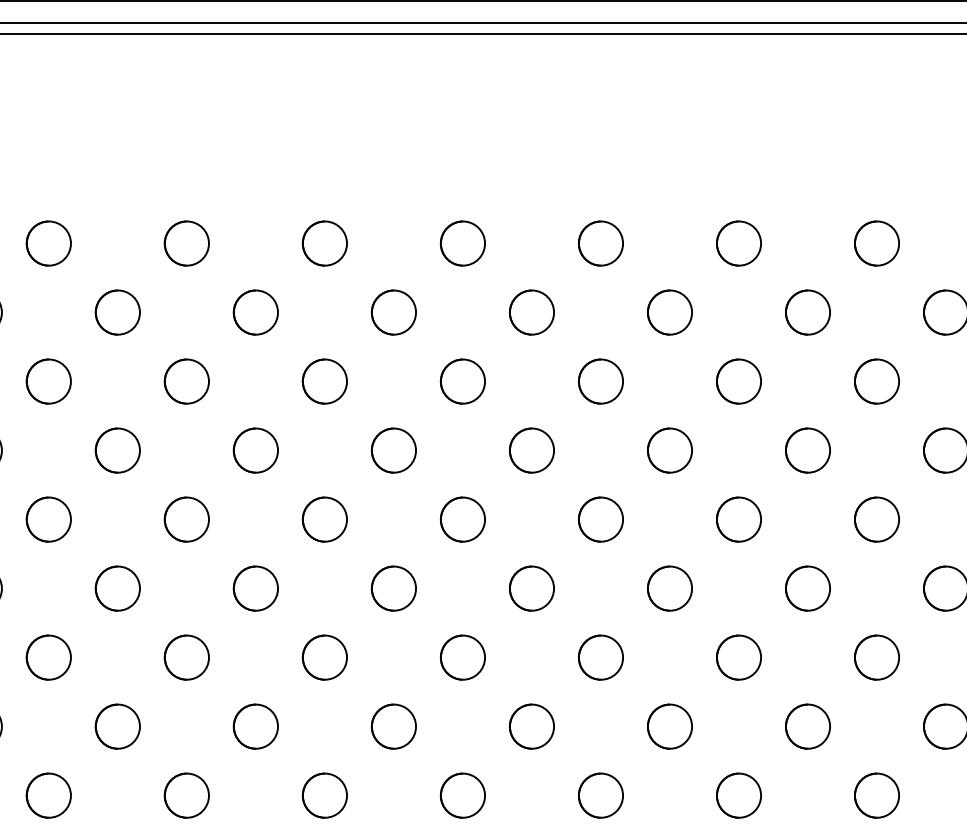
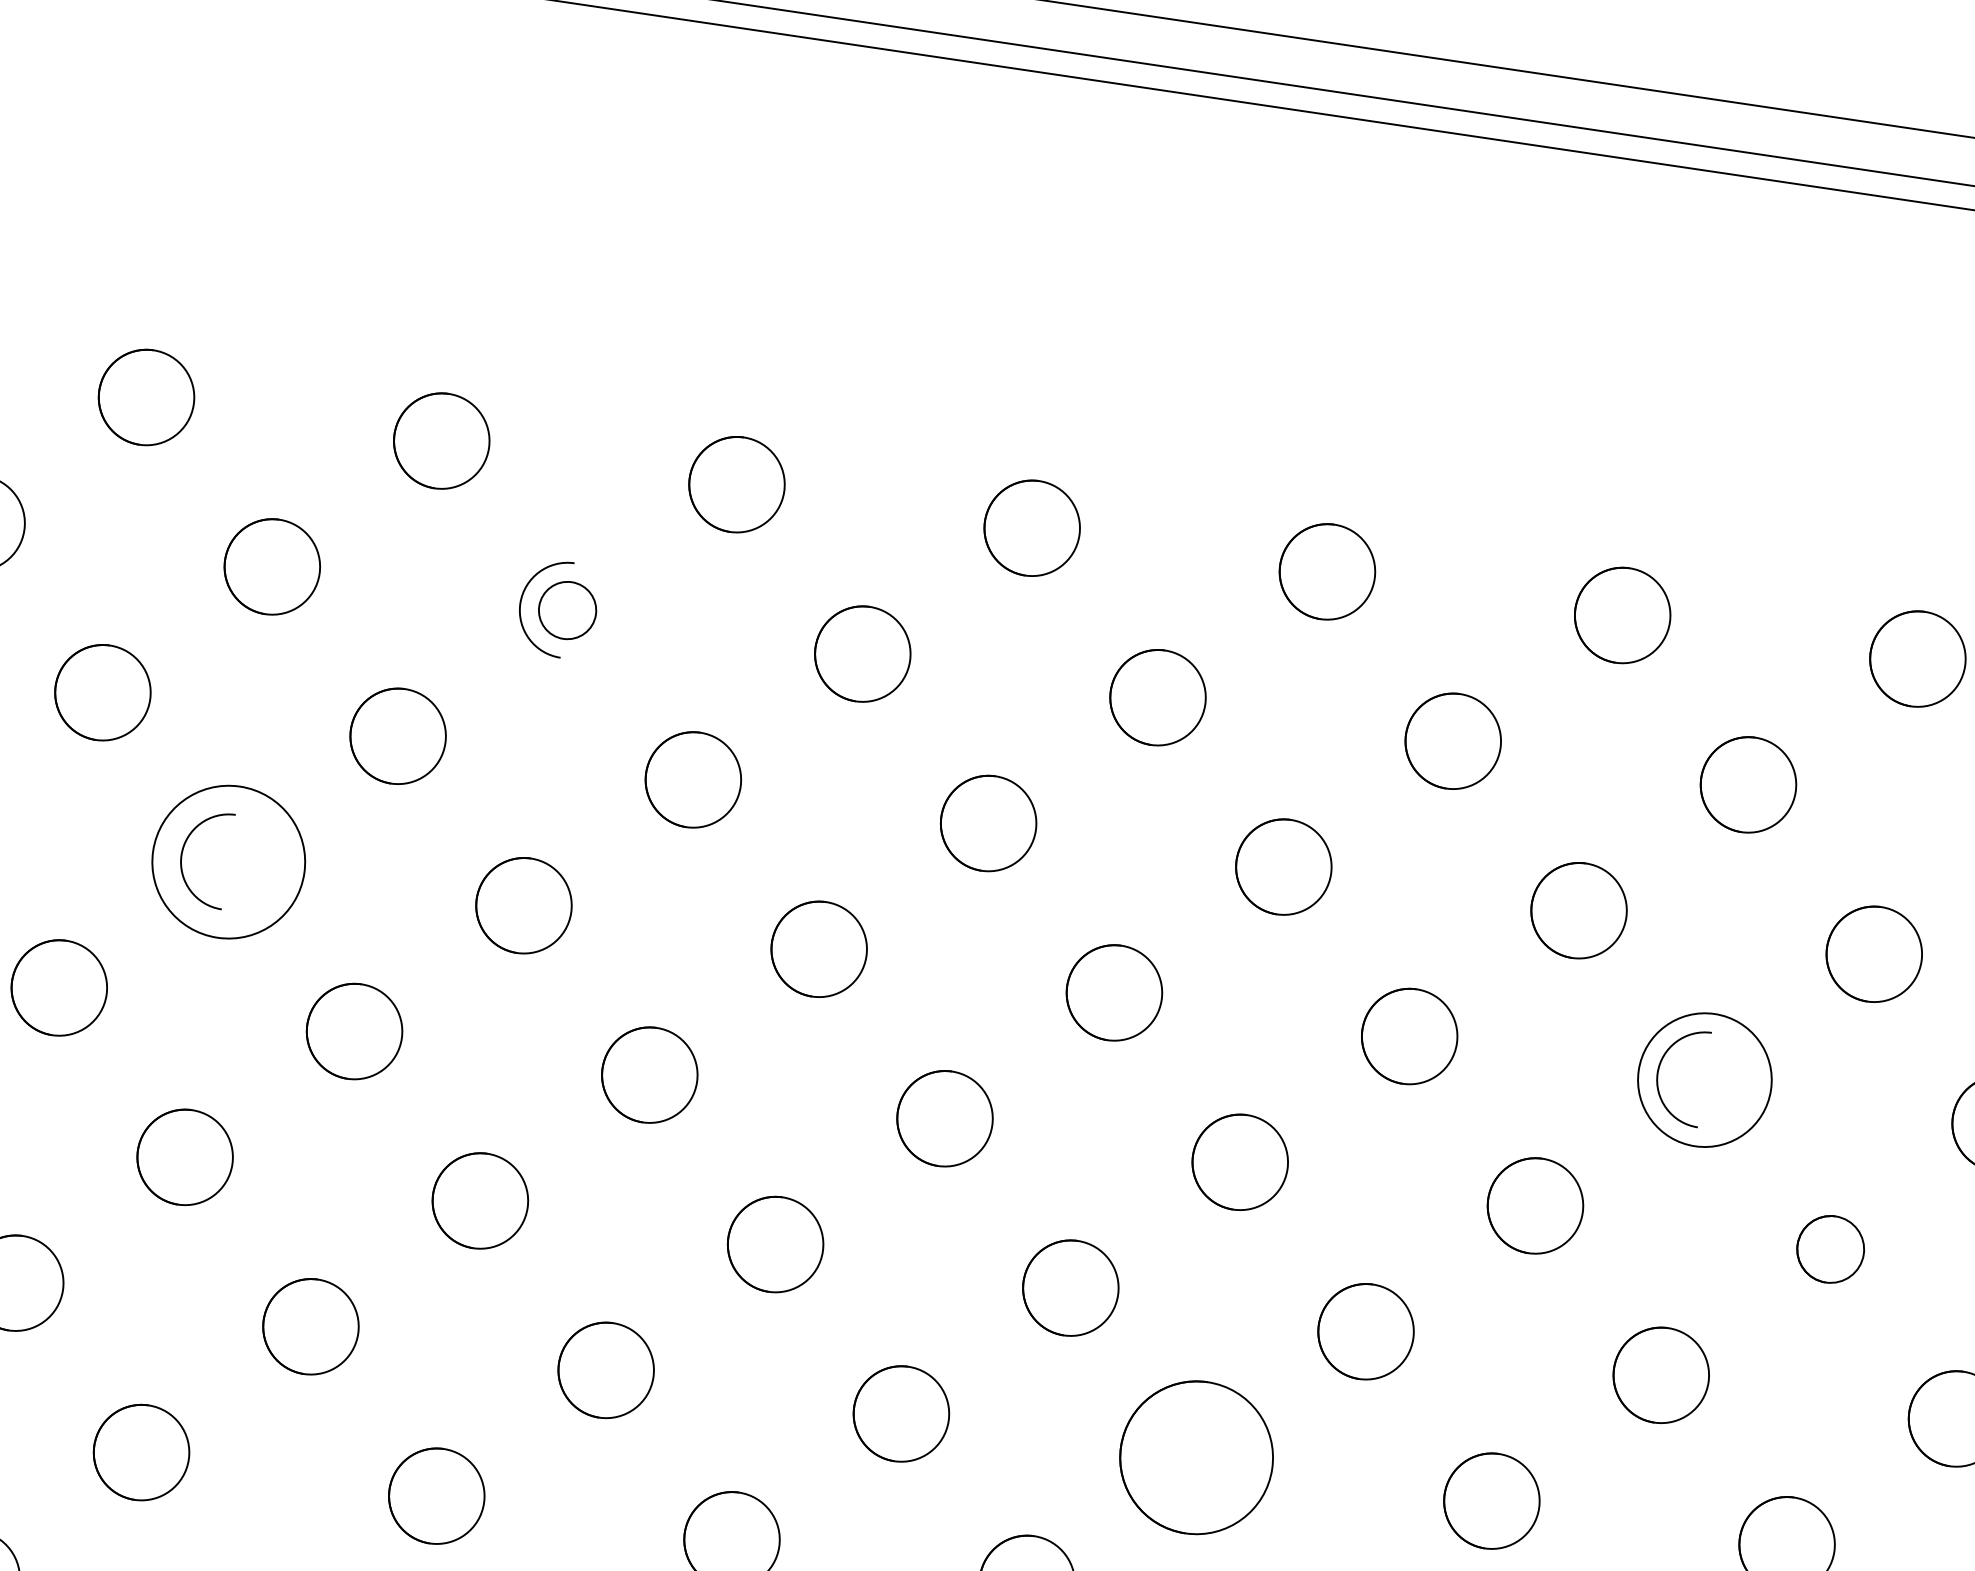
circle: (255, 312) -> (566, 610), size x0.6
circle: (117, 450) -> (227, 861), size x1.6
circle: (807, 450) -> (1703, 1079), size x1.4
circle: (876, 519) -> (1829, 1249), size x0.7
circle: (600, 657) -> (1195, 1457), size x1.6

